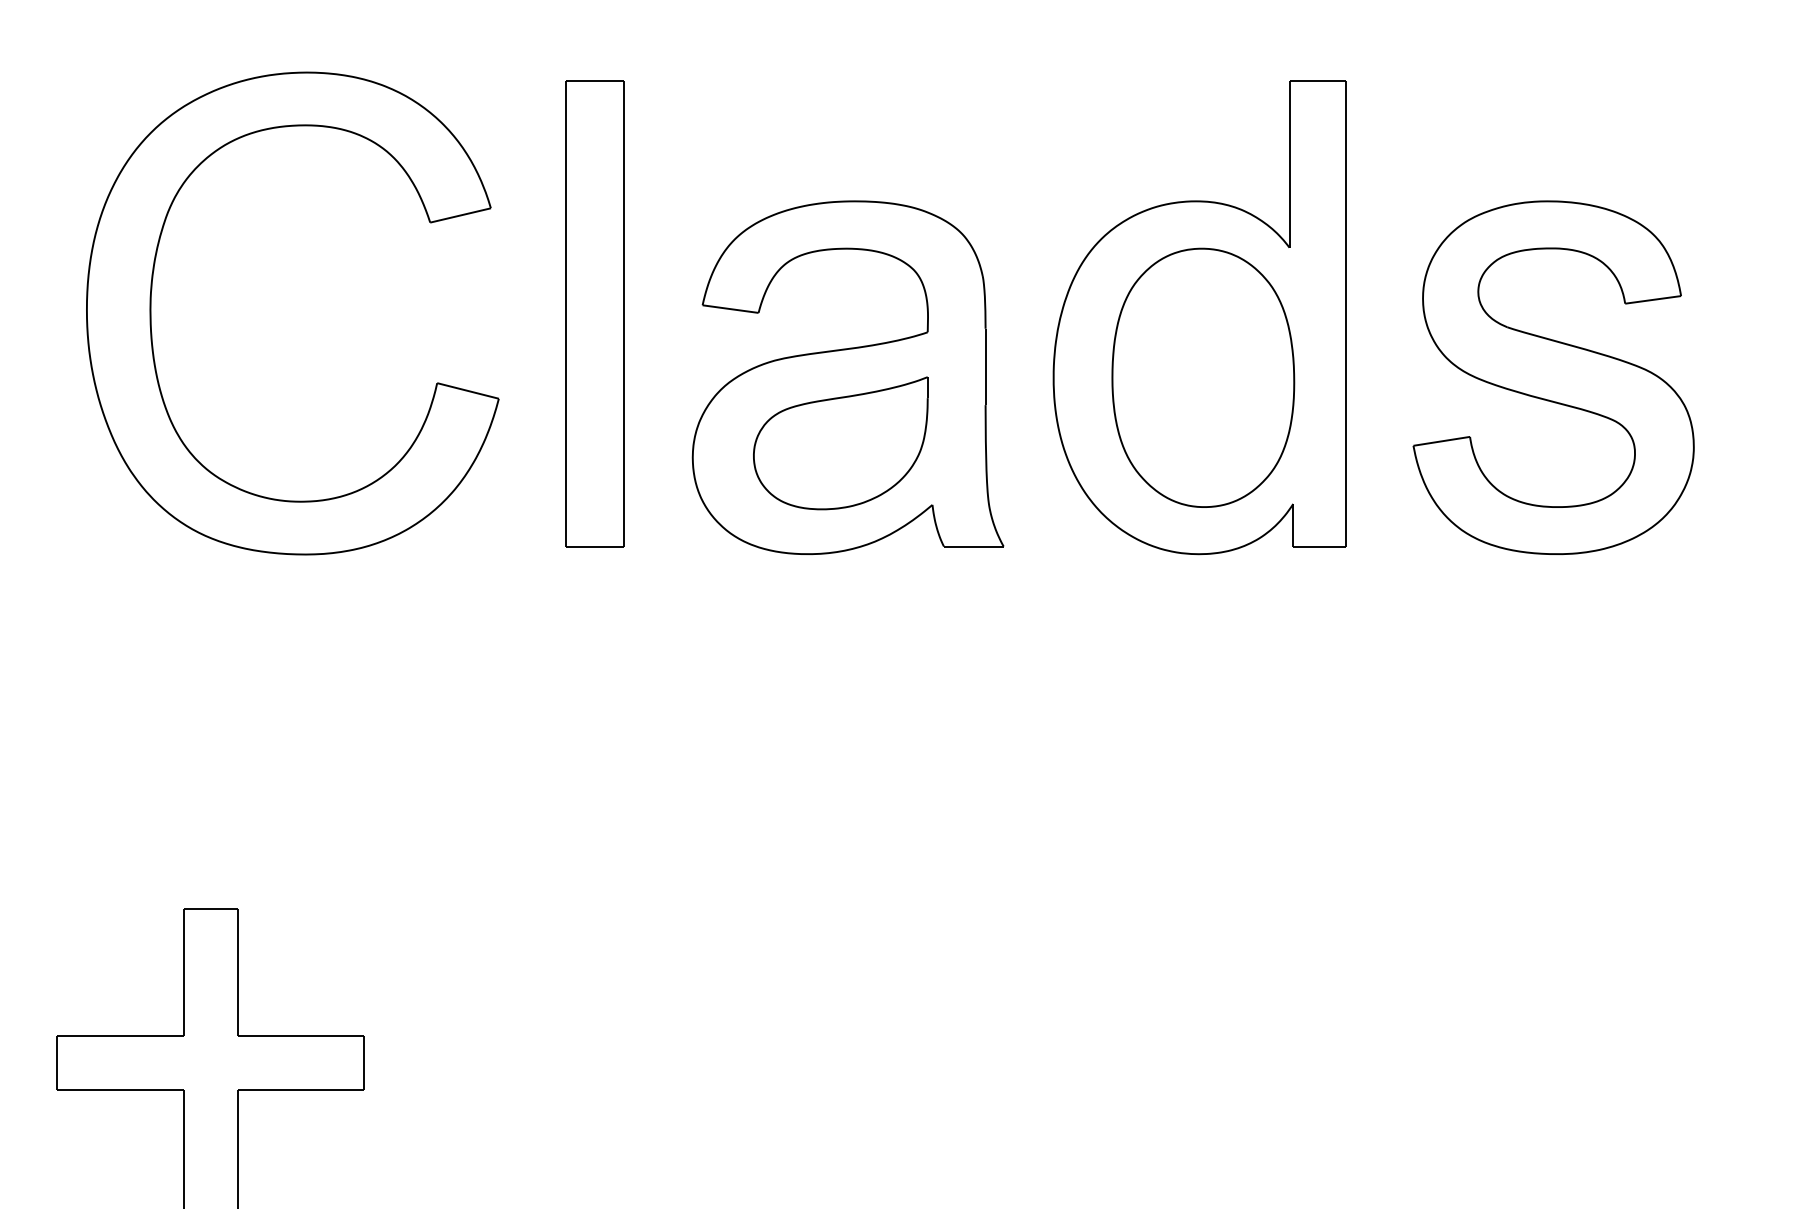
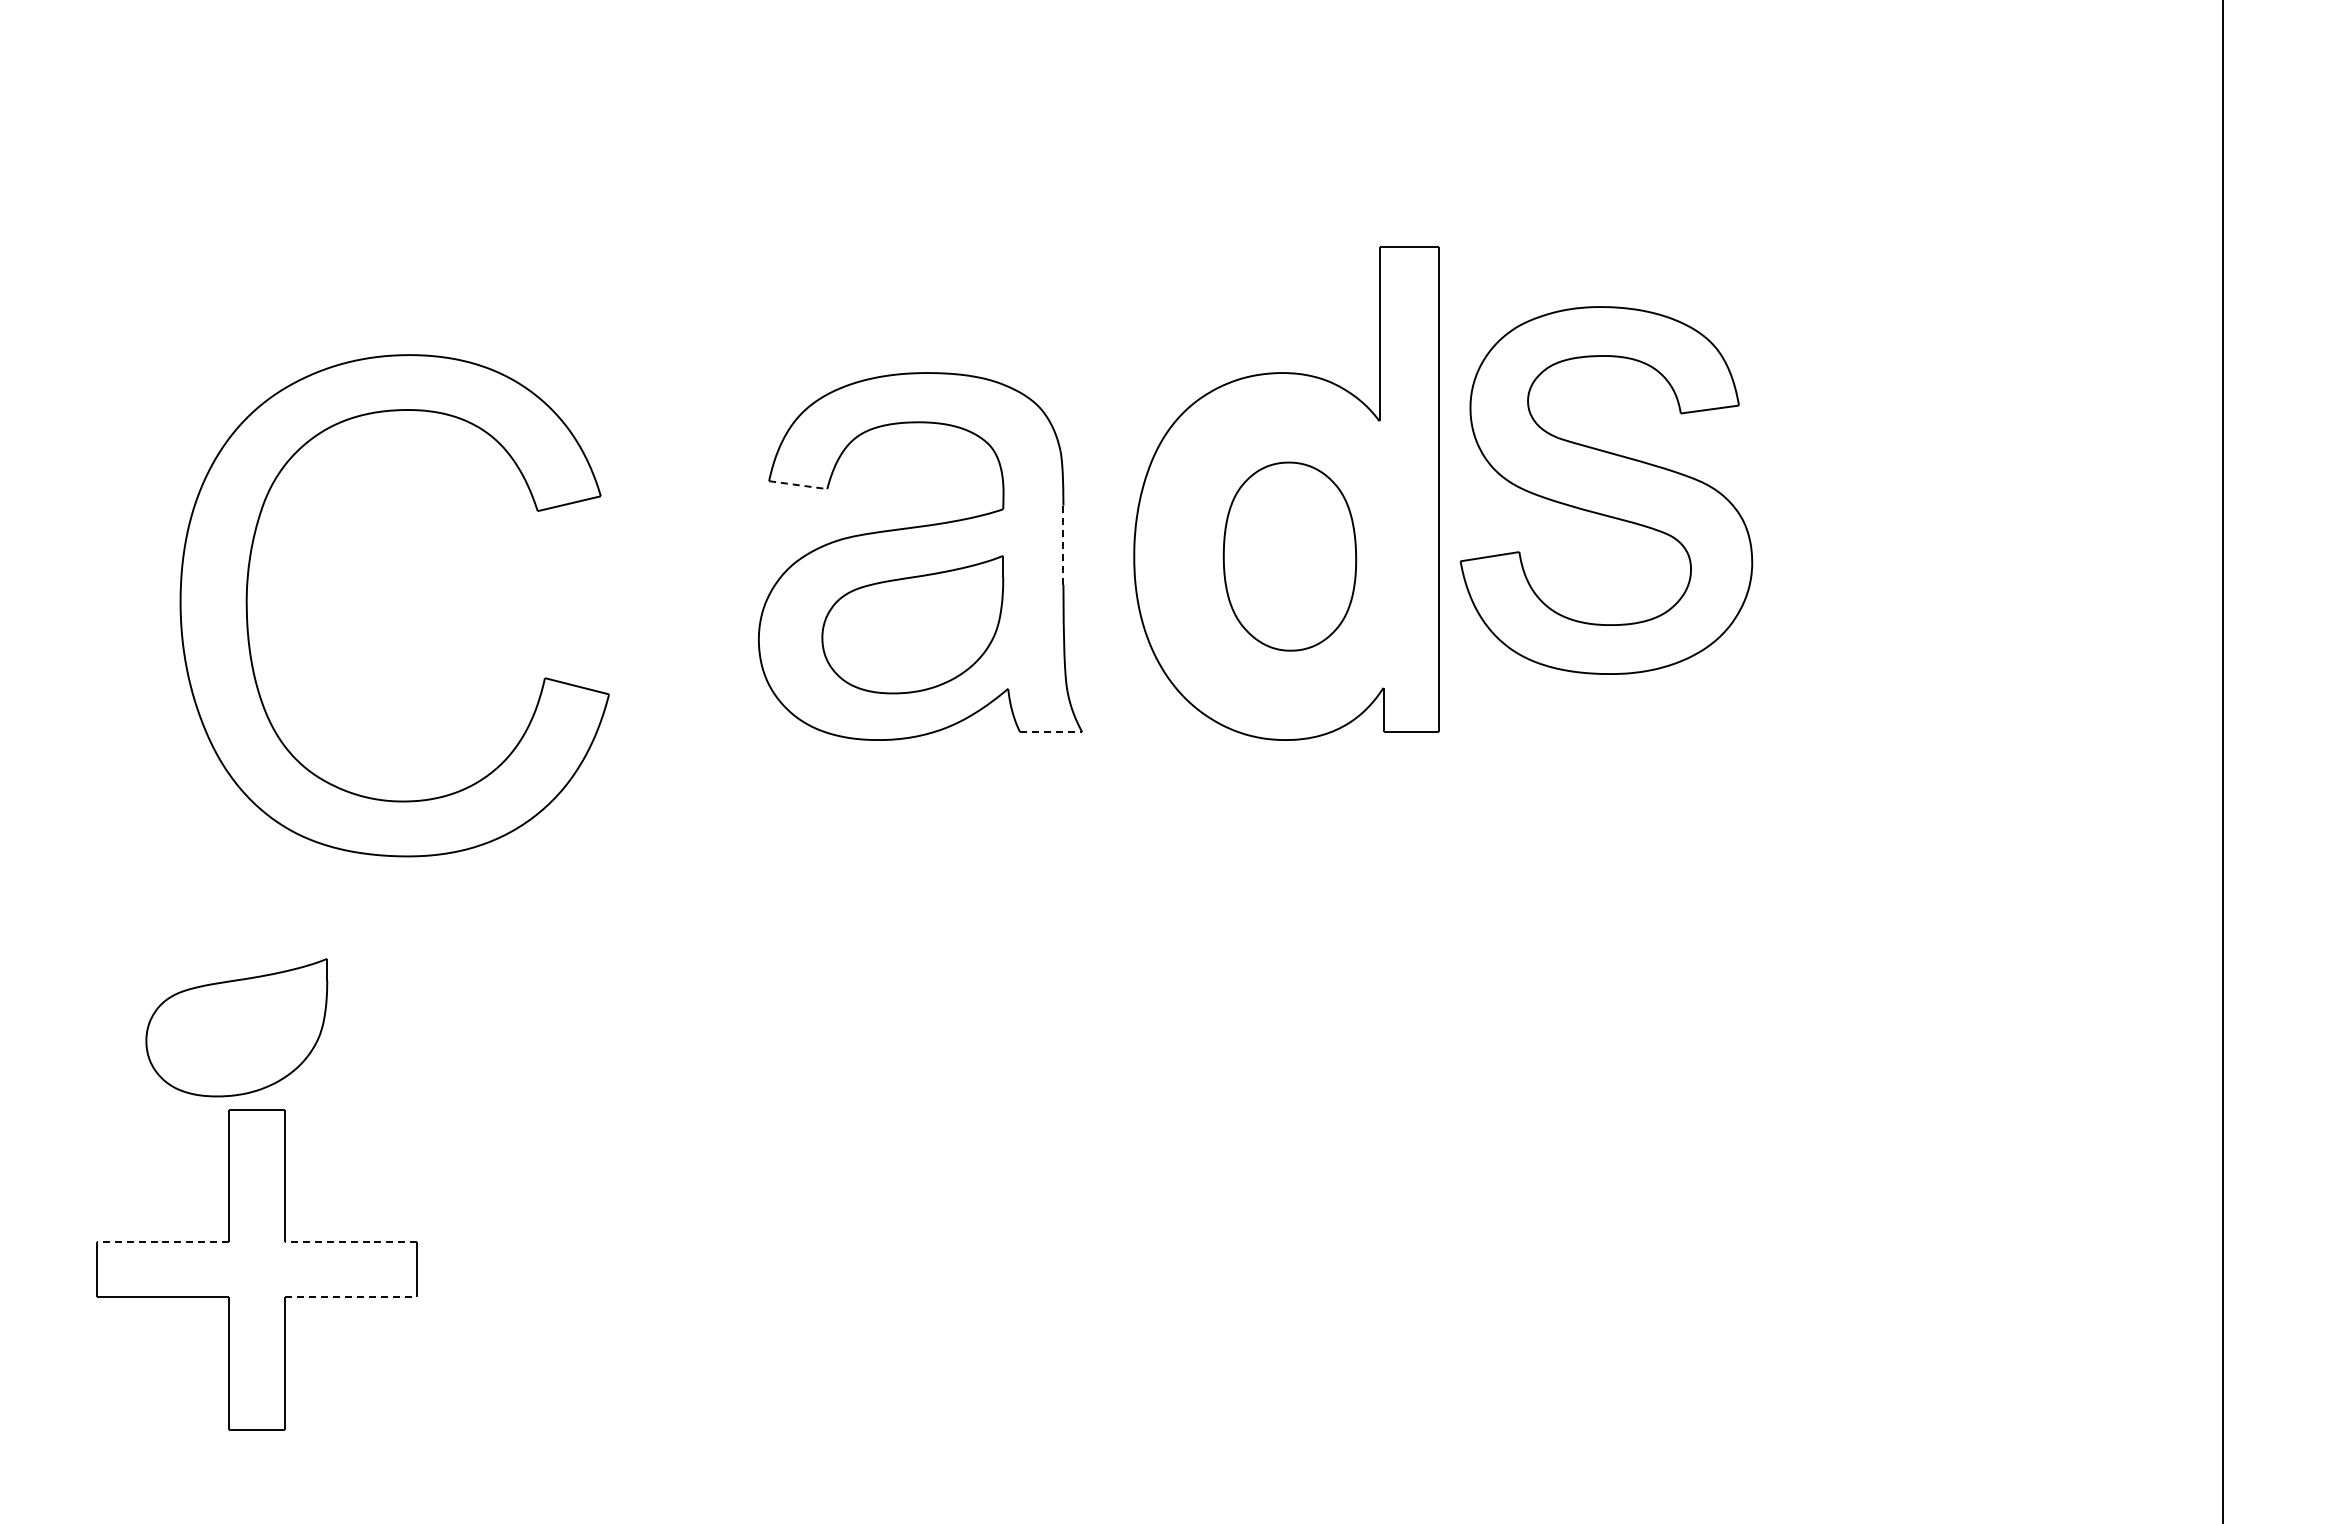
line: (730, 309) -> (798, 485), solid -> dashed
part: (594, 313) -> (656, 489), removed
part: (152, 328) -> (248, 621), moved
line: (985, 367) -> (1063, 545), solid -> dashed
part: (1202, 377) -> (1289, 556), size x0.7
part: (1553, 377) -> (1606, 490), moved
line: (974, 546) -> (1051, 732), solid -> dashed
part: (190, 830) -> (236, 1027), added
line: (120, 1036) -> (163, 1241), solid -> dashed
line: (301, 1036) -> (351, 1241), solid -> dashed
line: (301, 1090) -> (351, 1297), solid -> dashed

